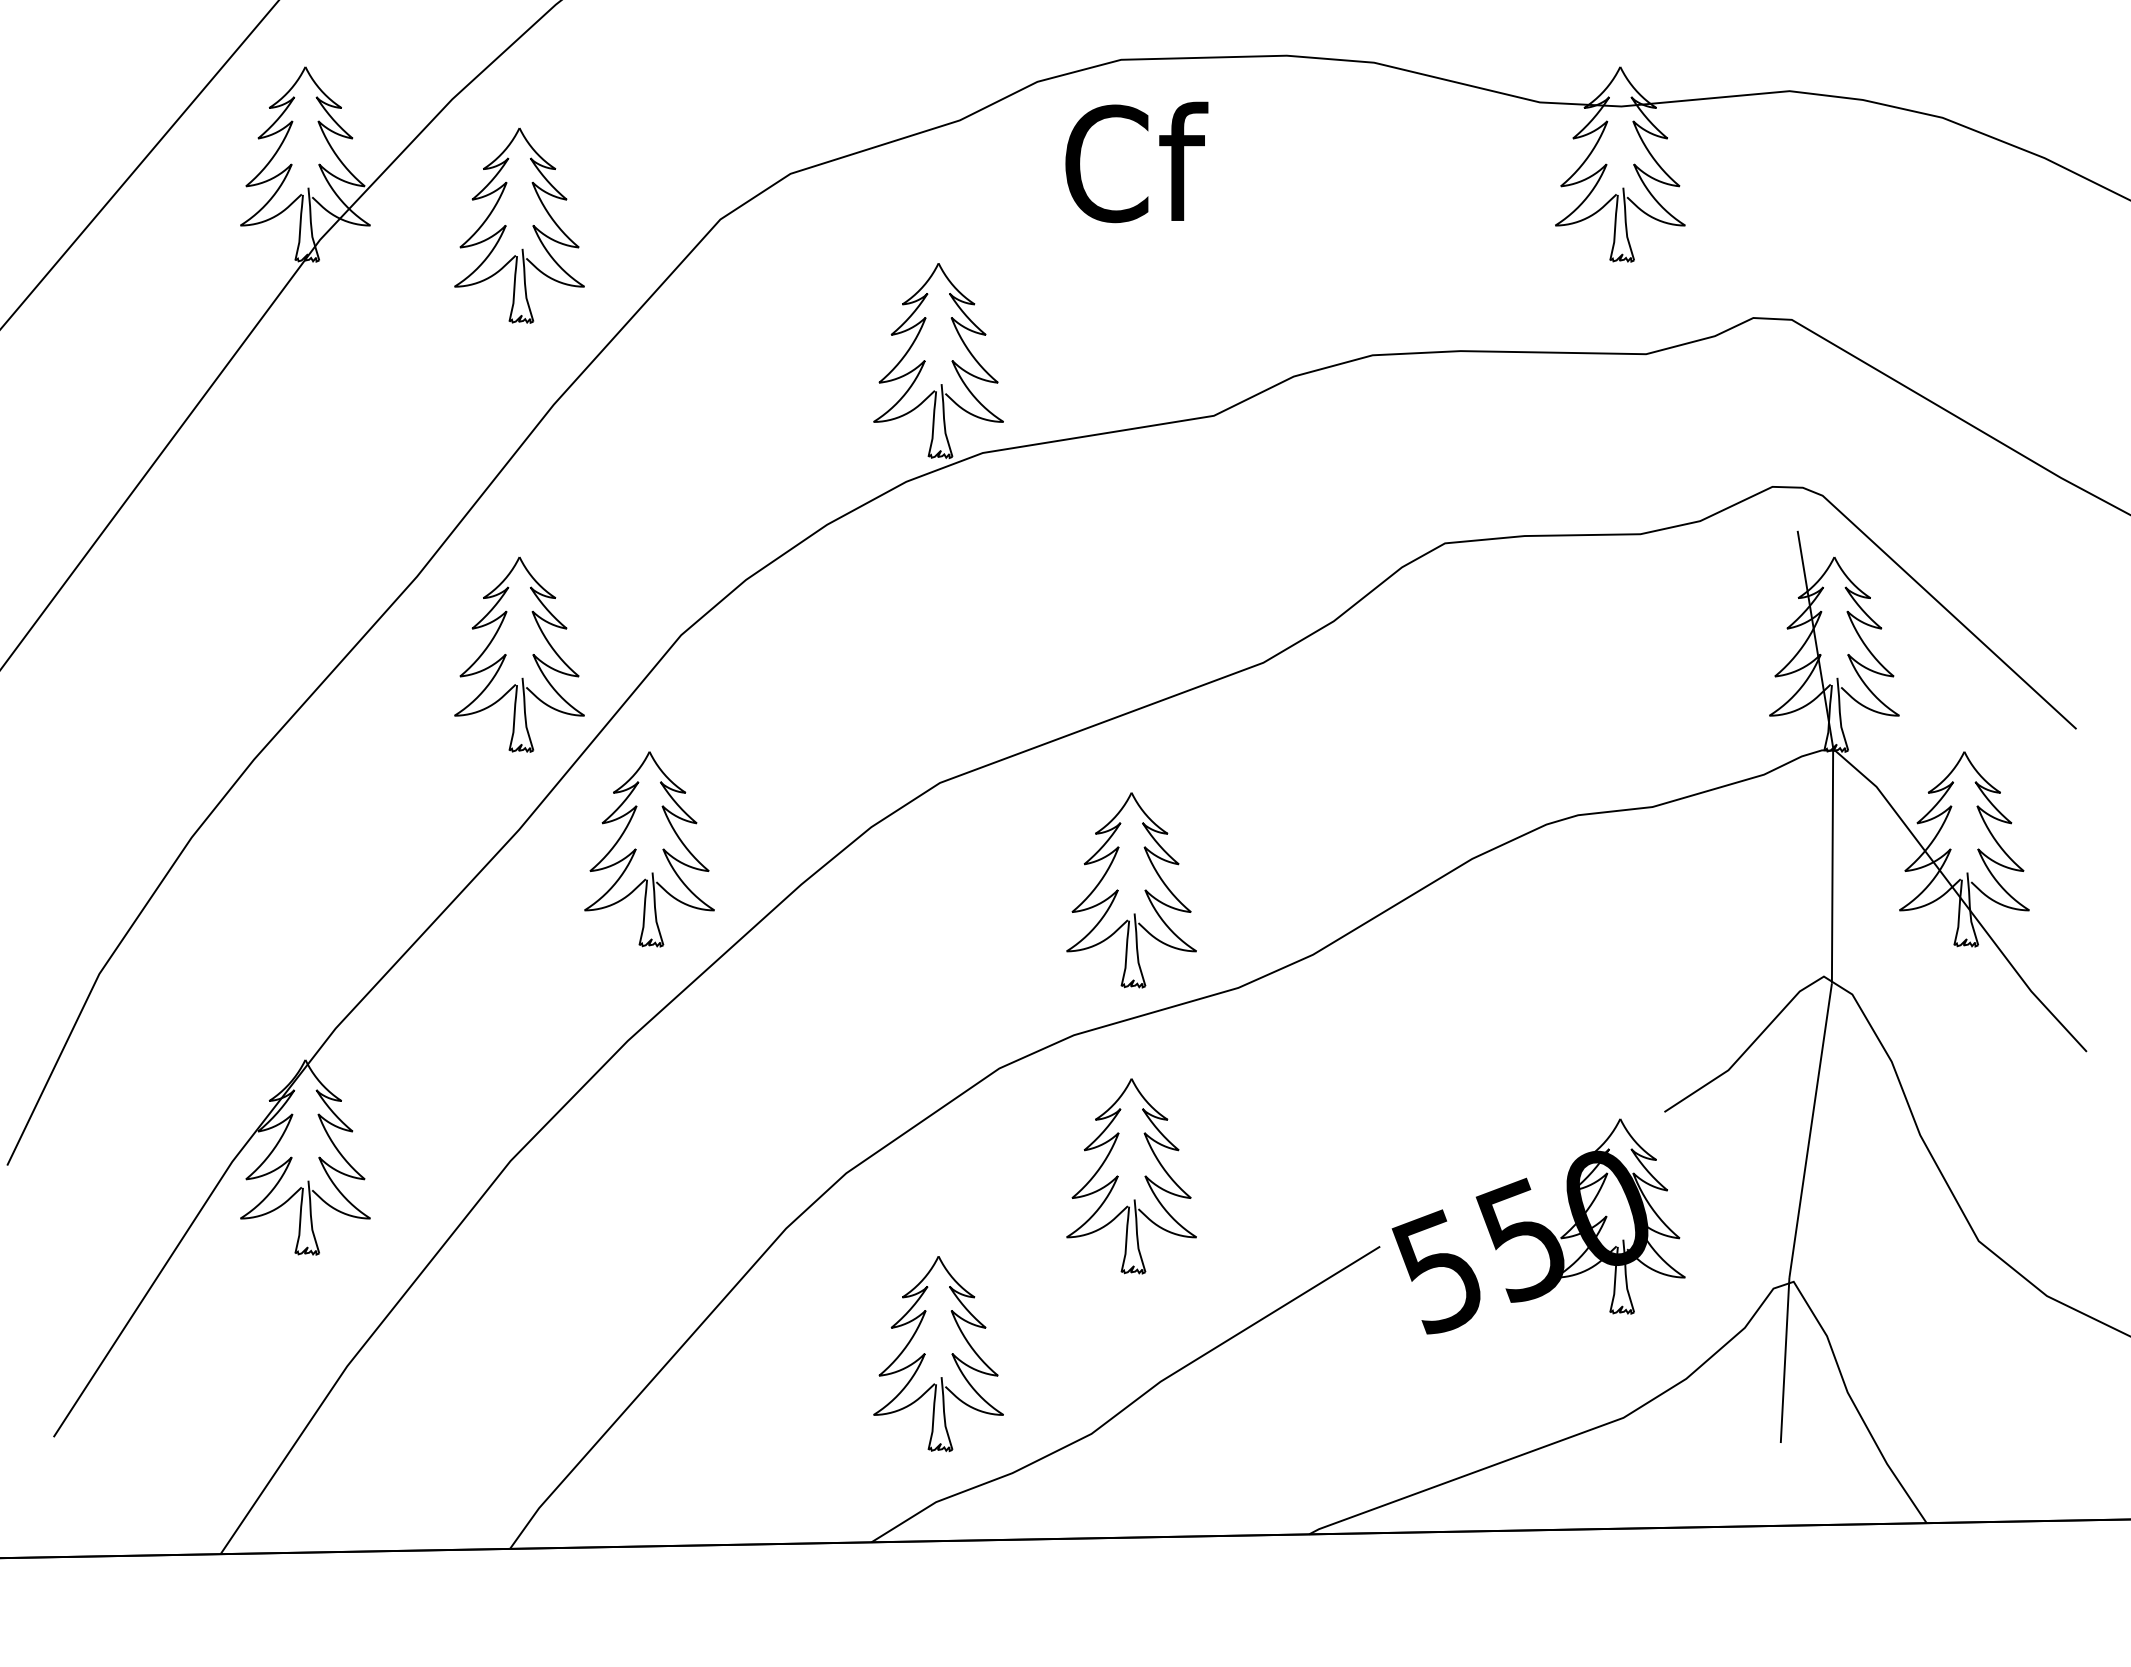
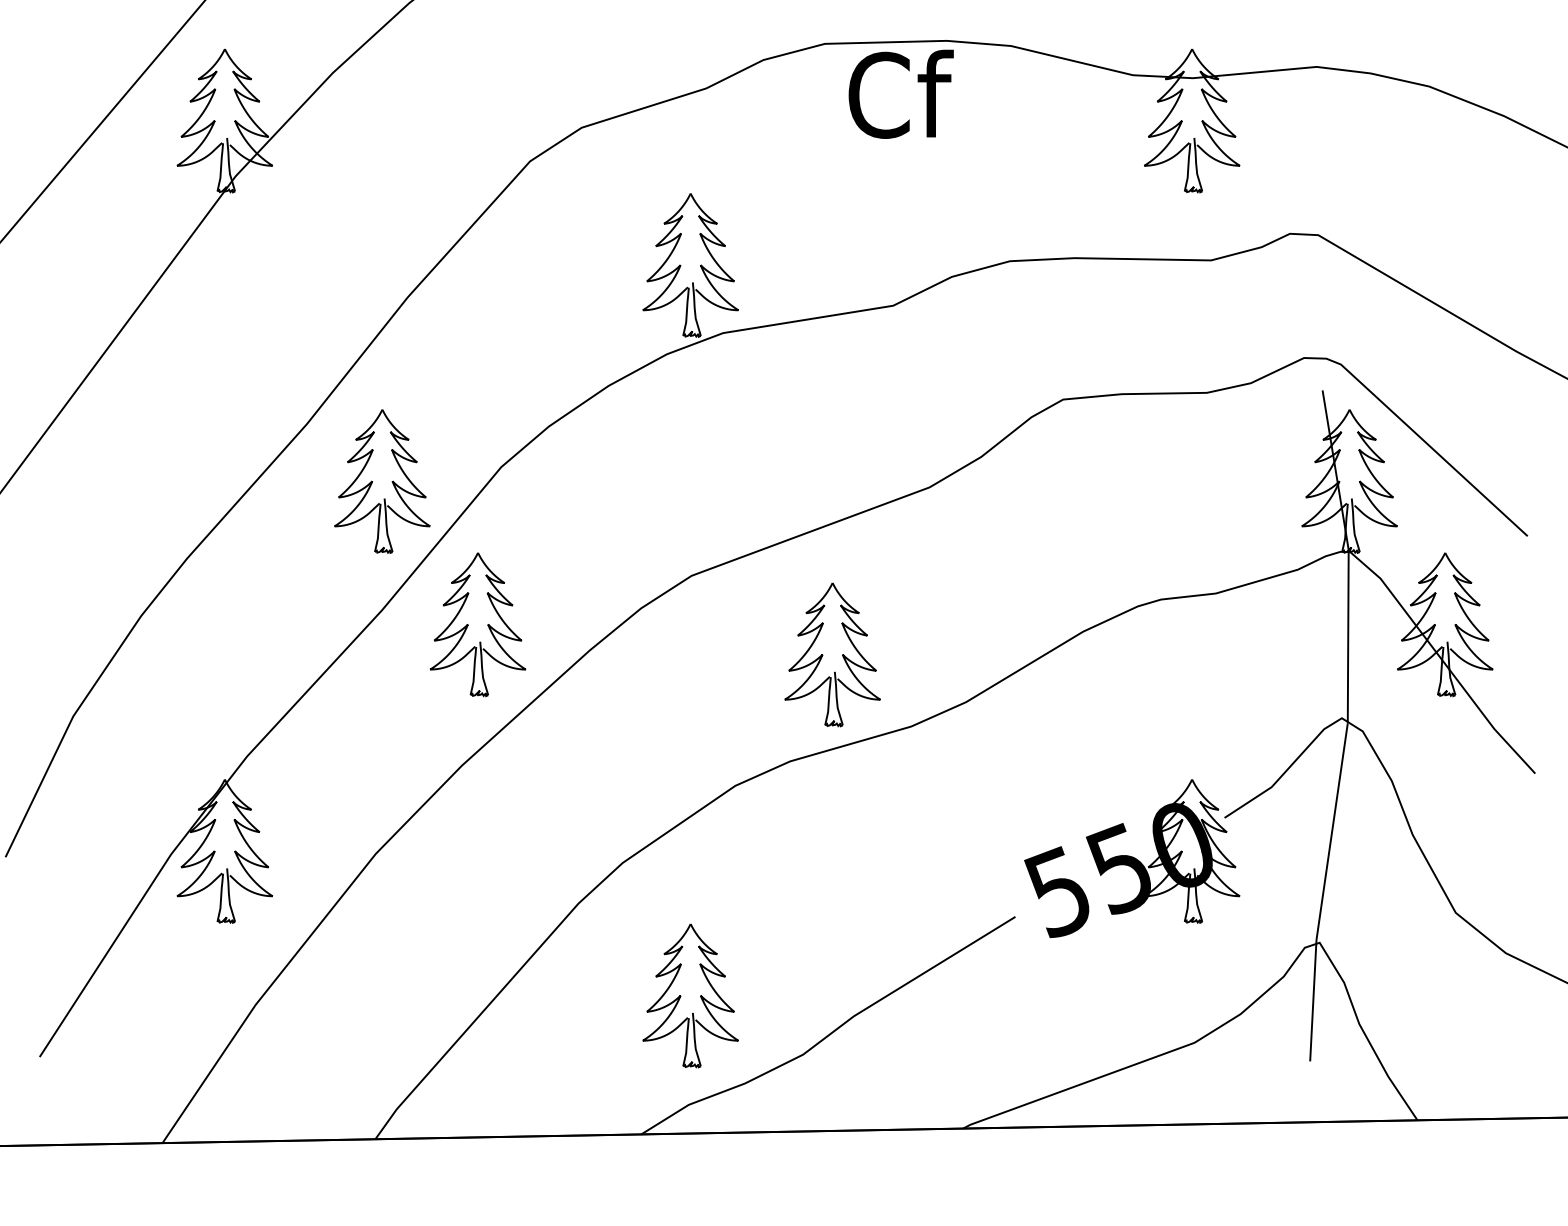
text: (1136, 162) -> (900, 94), moved
part: (506, 225) -> (372, 165), removed
part: (1118, 1176) -> (822, 865), removed
part: (1538, 1226) -> (1131, 858), moved

